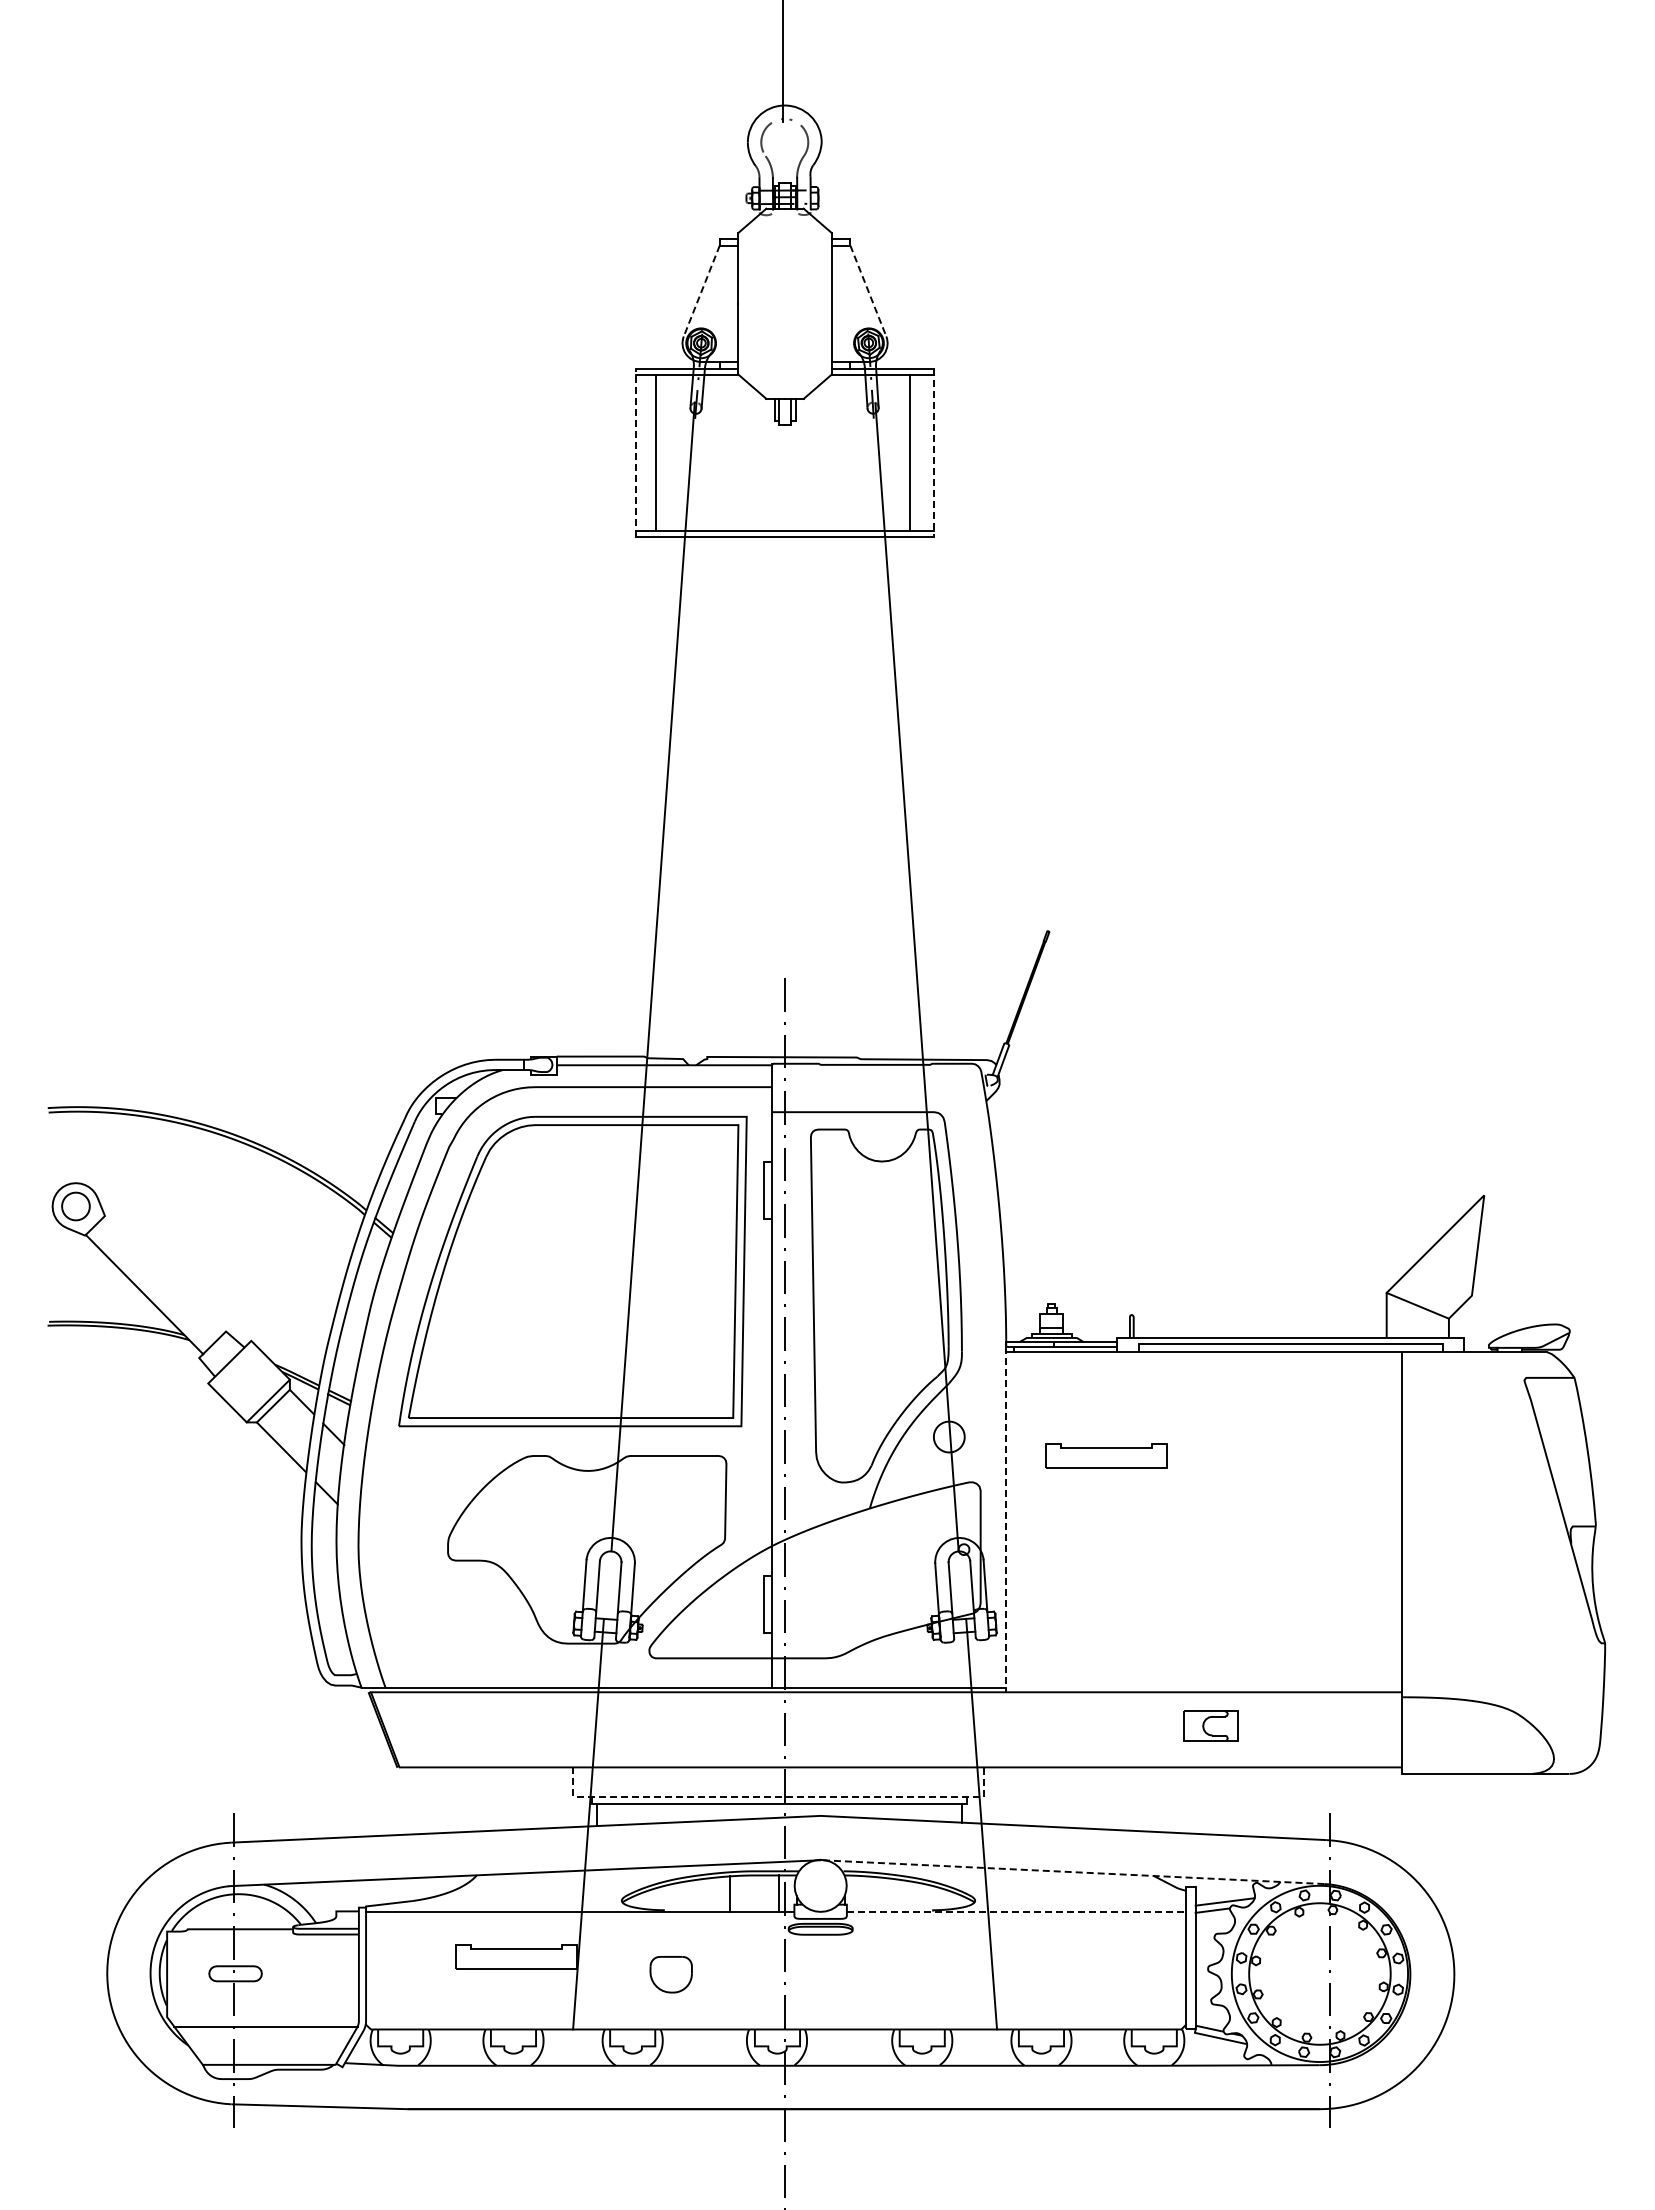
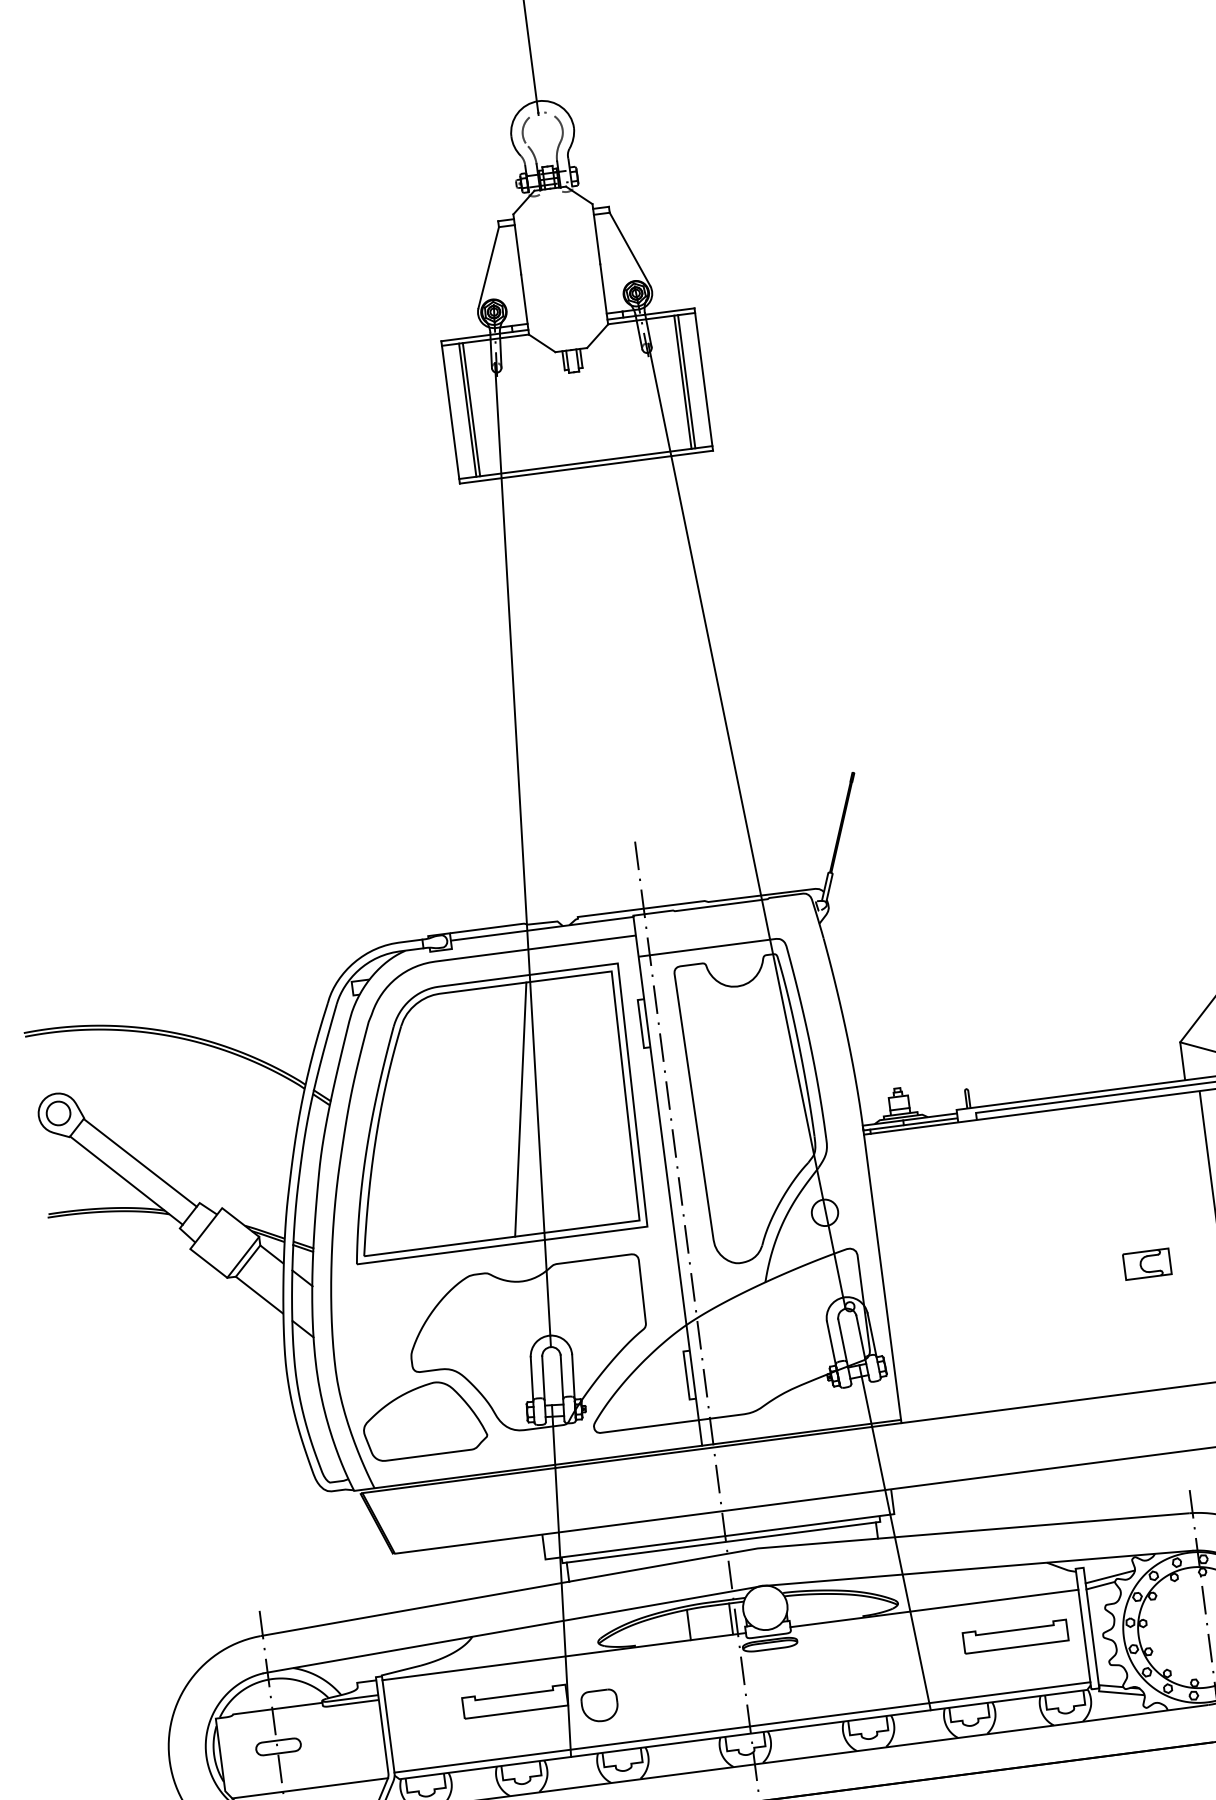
line: (701, 290) -> (488, 267), dashed -> solid
line: (868, 290) -> (630, 248), dashed -> solid
line: (635, 452) -> (450, 412), dashed -> solid
line: (660, 452) -> (471, 409), added
line: (914, 452) -> (686, 381), added
line: (934, 452) -> (703, 379), dashed -> solid
line: (611, 1271) -> (520, 1109), added
line: (163, 1275) -> (140, 1162), added
part: (1106, 1455) -> (1015, 1636), moved
line: (1006, 1519) -> (882, 1276), dashed -> solid
part: (453, 1616) -> (424, 1419), added
part: (1210, 1725) -> (1146, 1263), moved
line: (778, 1796) -> (719, 1536), dashed -> solid
line: (1072, 1872) -> (977, 1568), dashed -> solid
line: (1016, 1912) -> (934, 1608), dashed -> solid
part: (670, 1974) -> (599, 1705), moved
line: (776, 2021) -> (742, 1727), added

